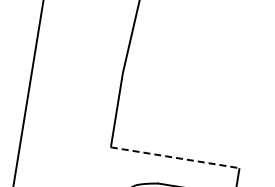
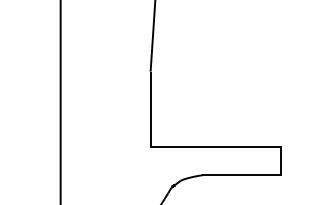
line: (175, 157) -> (216, 146), dashed -> solid

